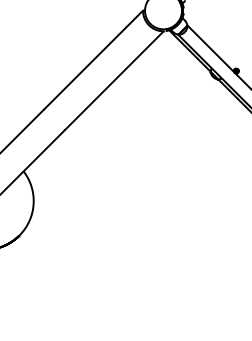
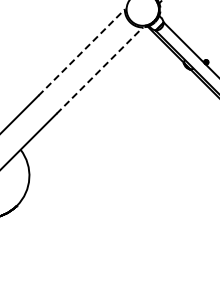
line: (94, 59) -> (82, 52), solid -> dashed
line: (115, 80) -> (100, 70), solid -> dashed

